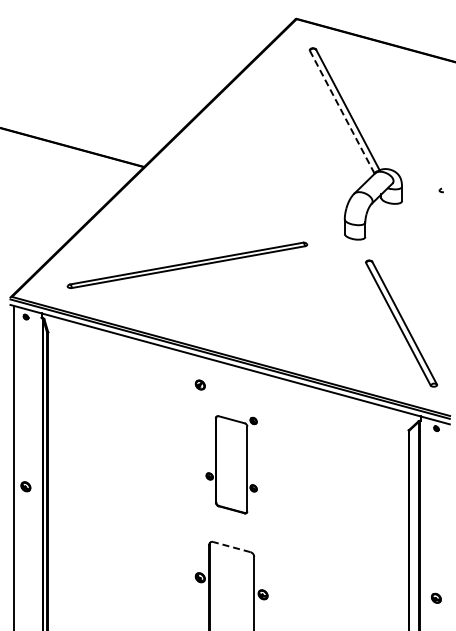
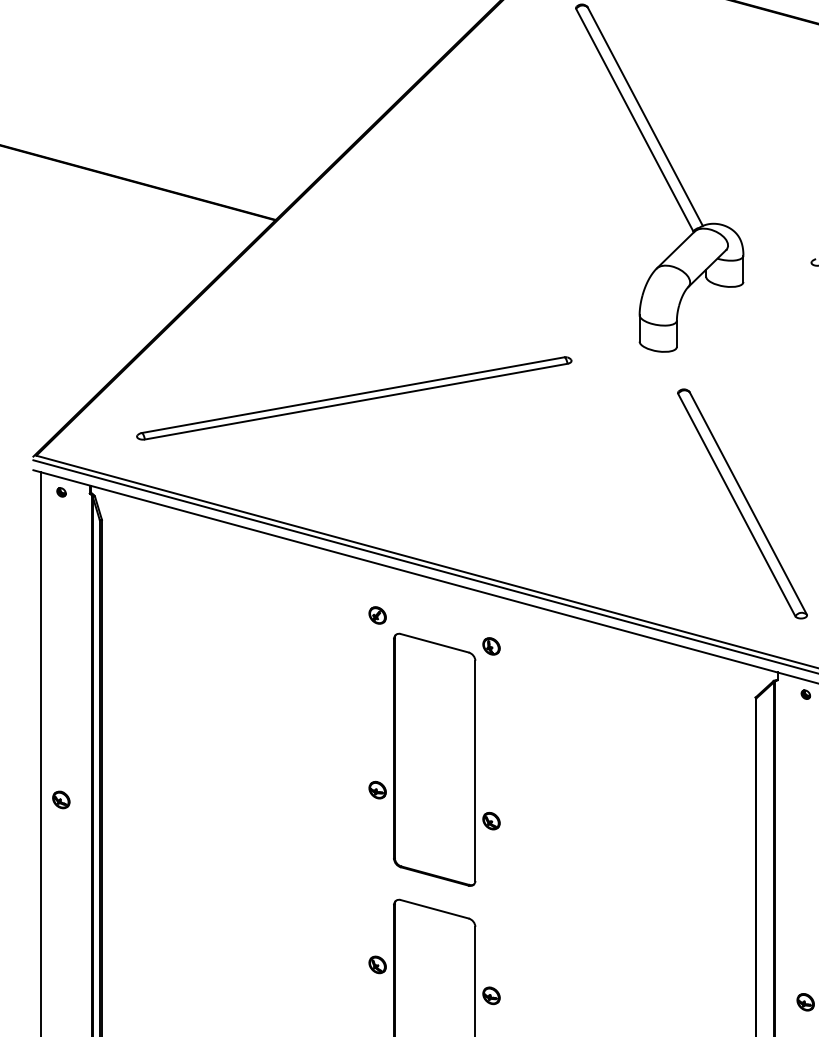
line: (342, 112) -> (635, 121), dashed -> solid
part: (231, 464) -> (434, 759), size x1.43
line: (231, 546) -> (434, 908), dashed -> solid

